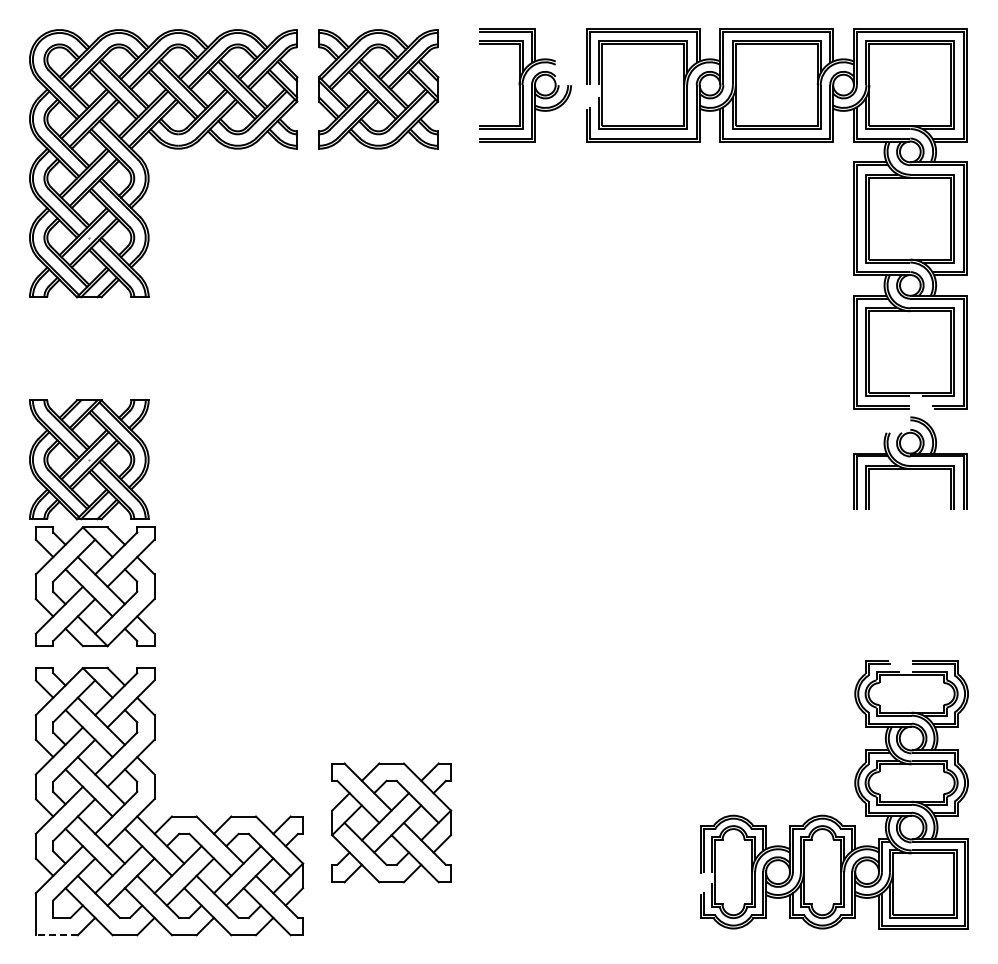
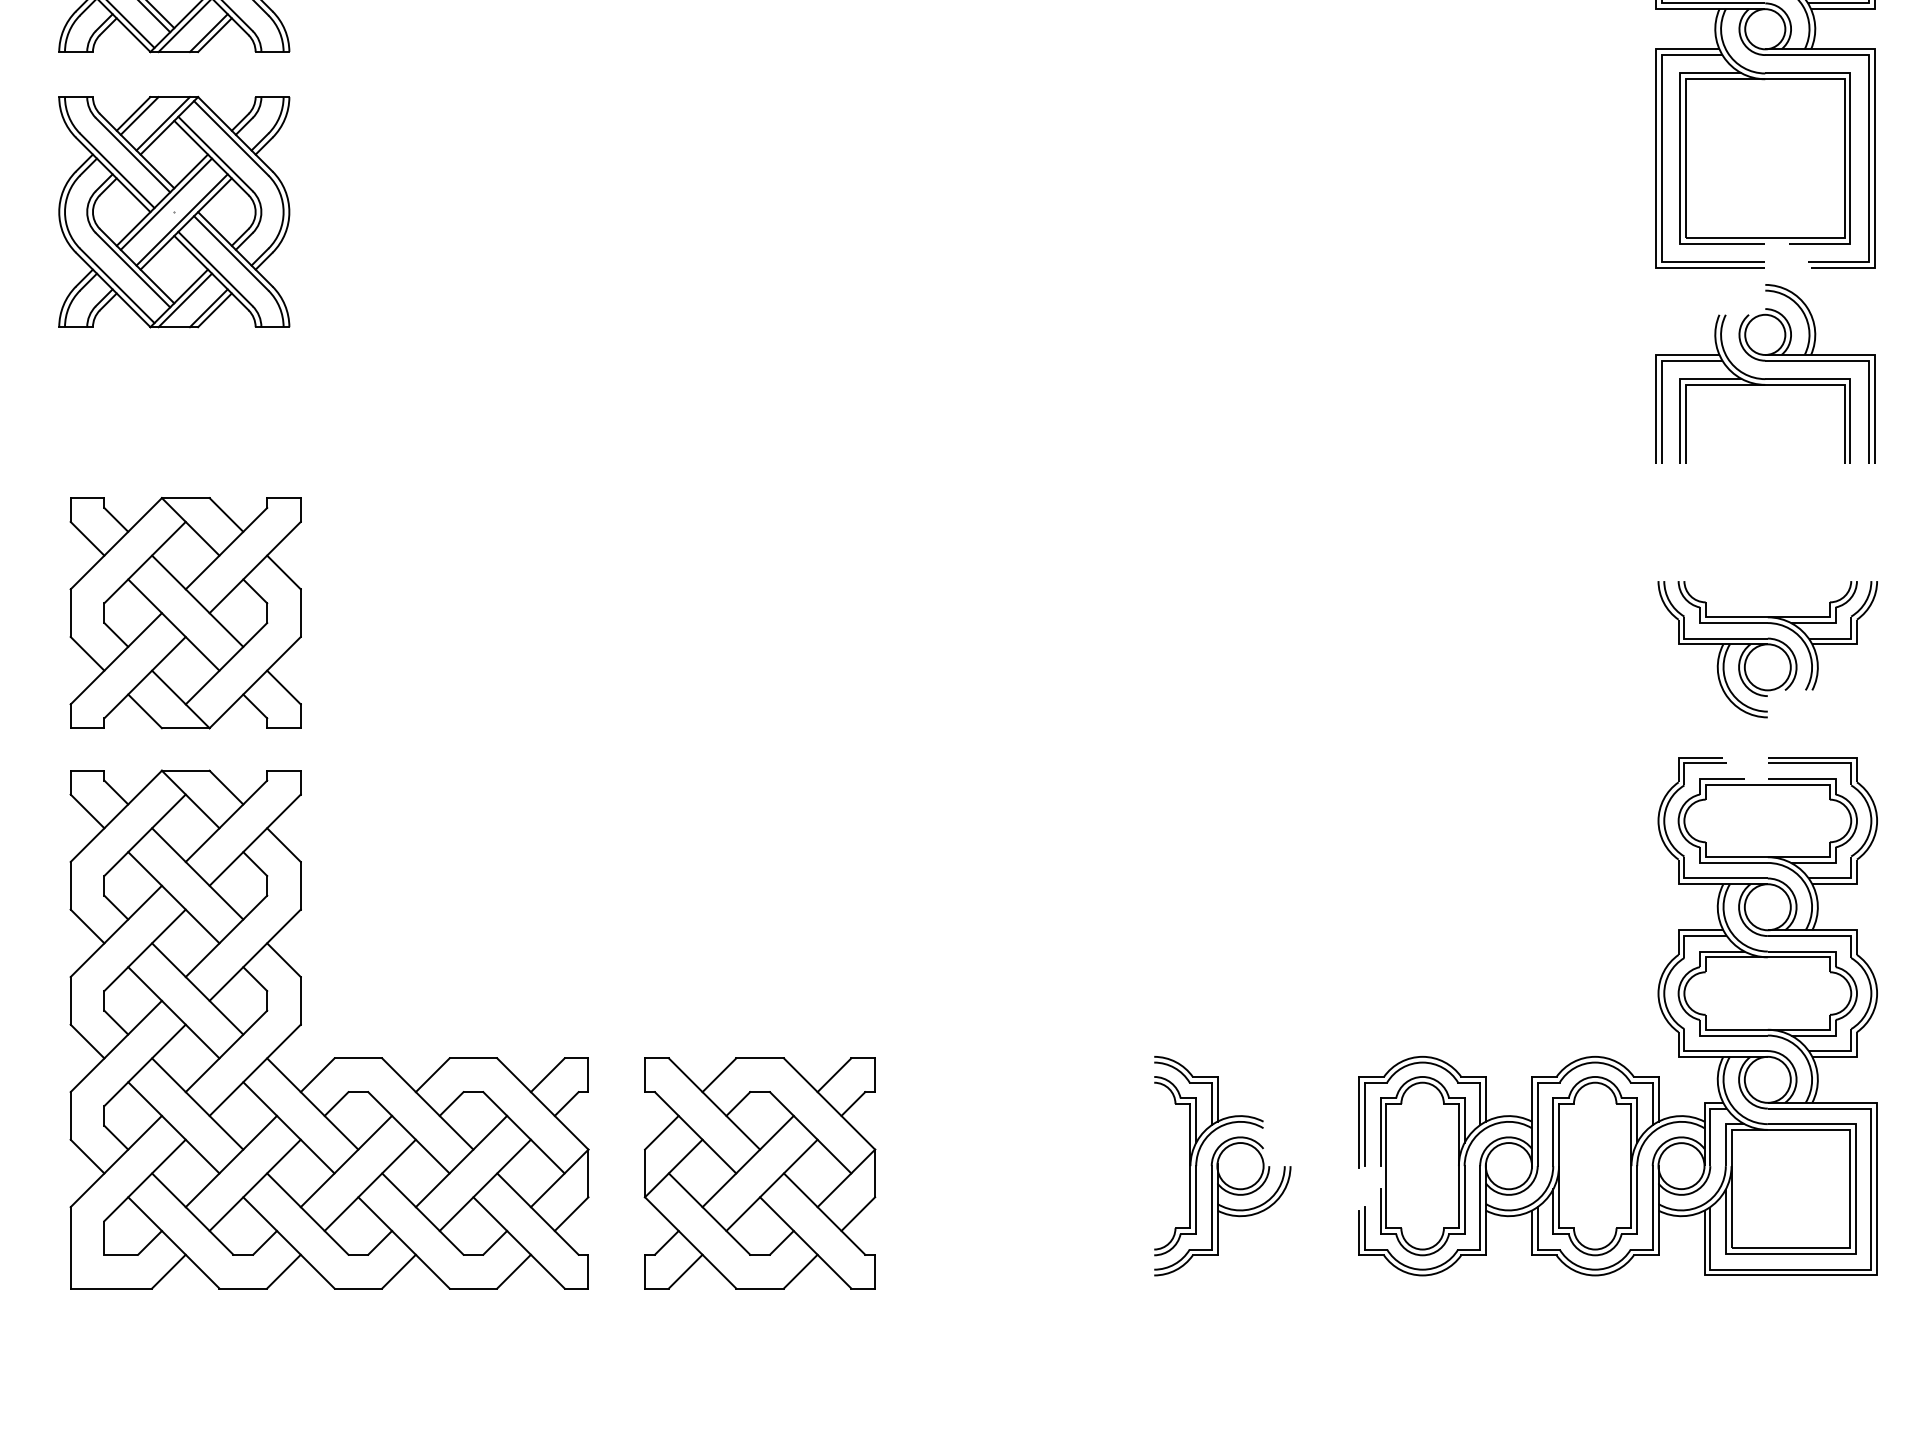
part: (89, 459) -> (174, 211), moved
part: (911, 605) -> (1767, 649), added
part: (391, 822) -> (759, 1172), moved
part: (630, 871) -> (1223, 1164), added
line: (56, 935) -> (110, 1288), dashed -> solid

